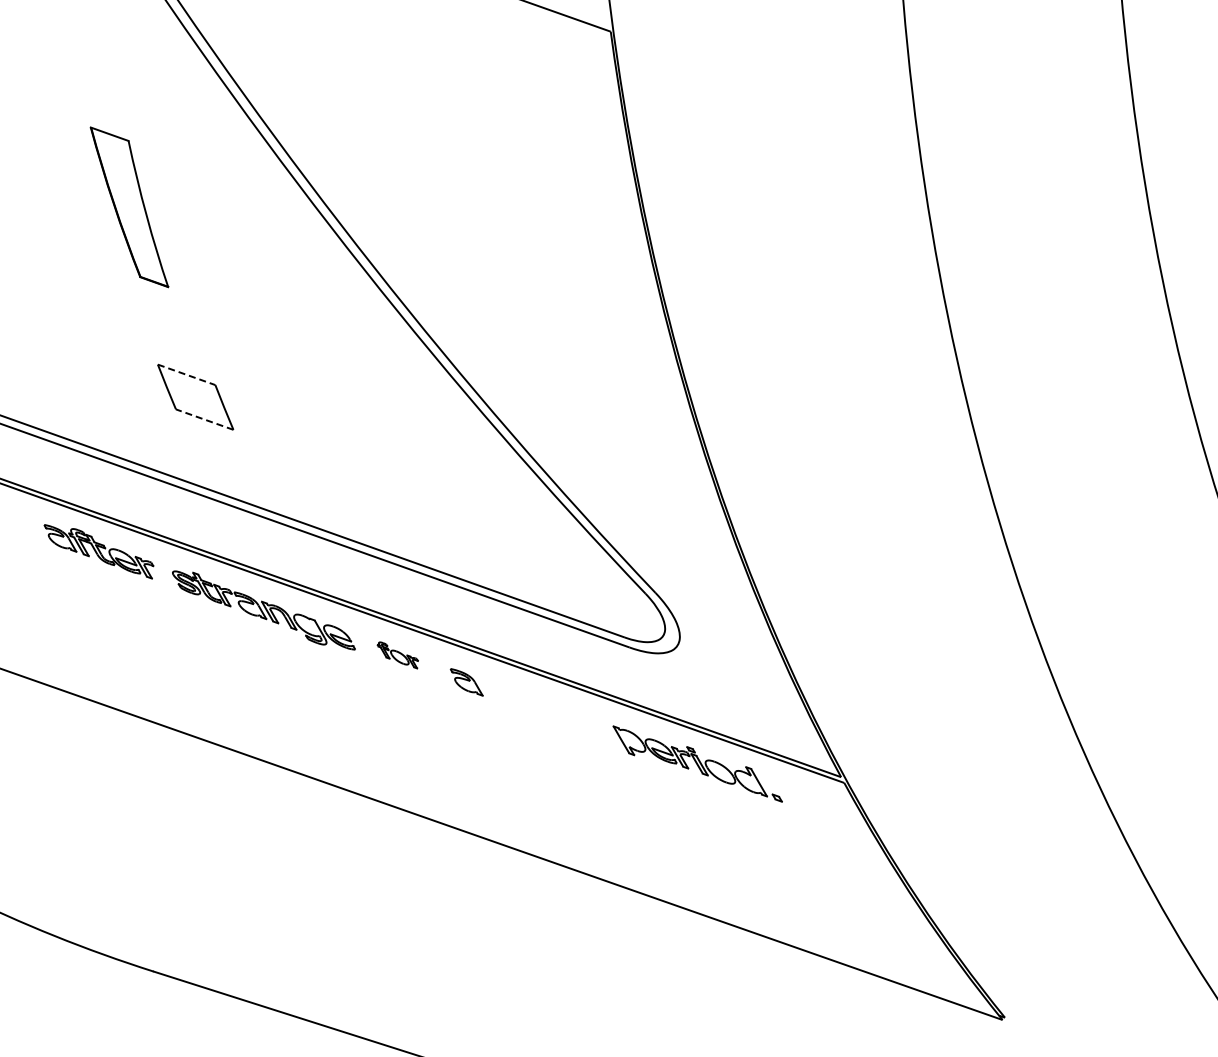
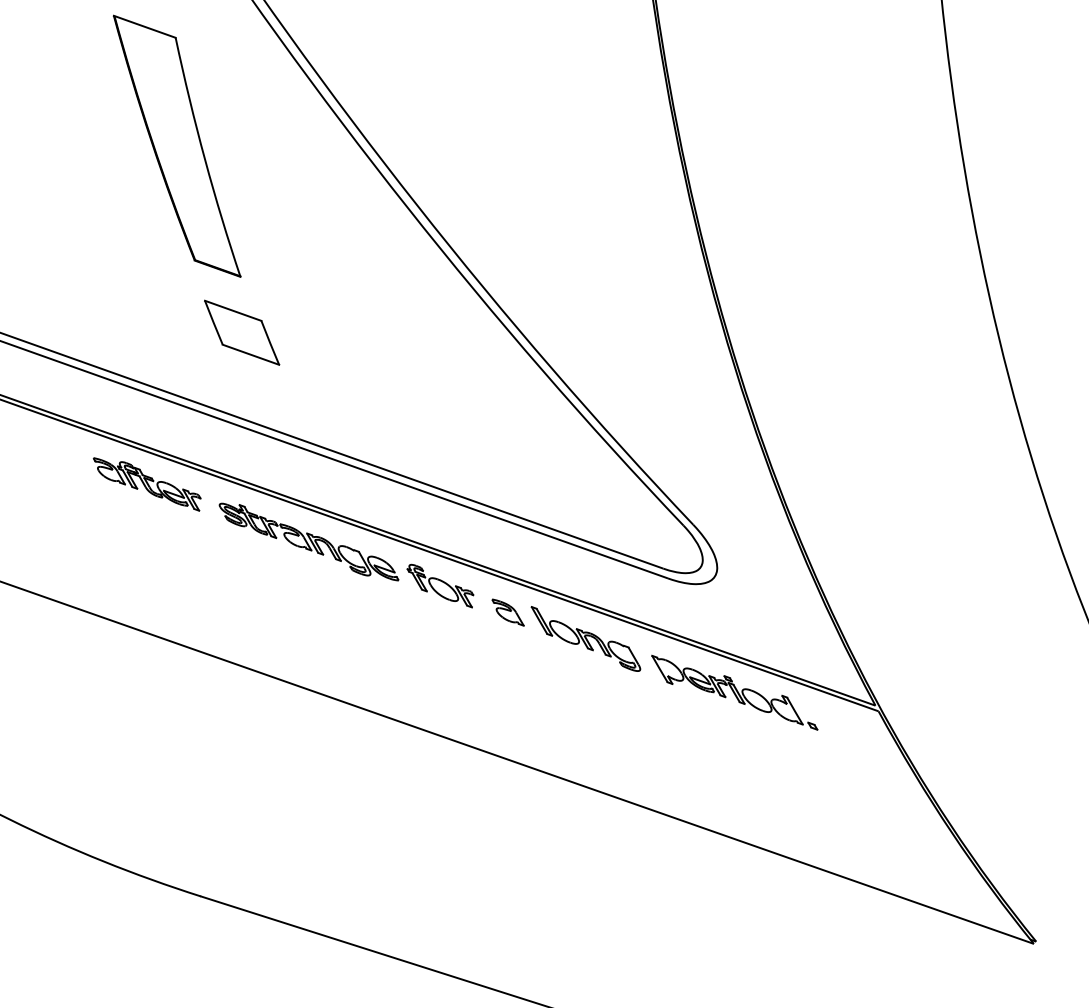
part: (129, 207) -> (177, 146), size x1.67
line: (186, 374) -> (233, 310), dashed -> solid
line: (204, 419) -> (250, 354), dashed -> solid
part: (397, 655) -> (440, 586), size x1.67
part: (546, 708) -> (586, 638), added

